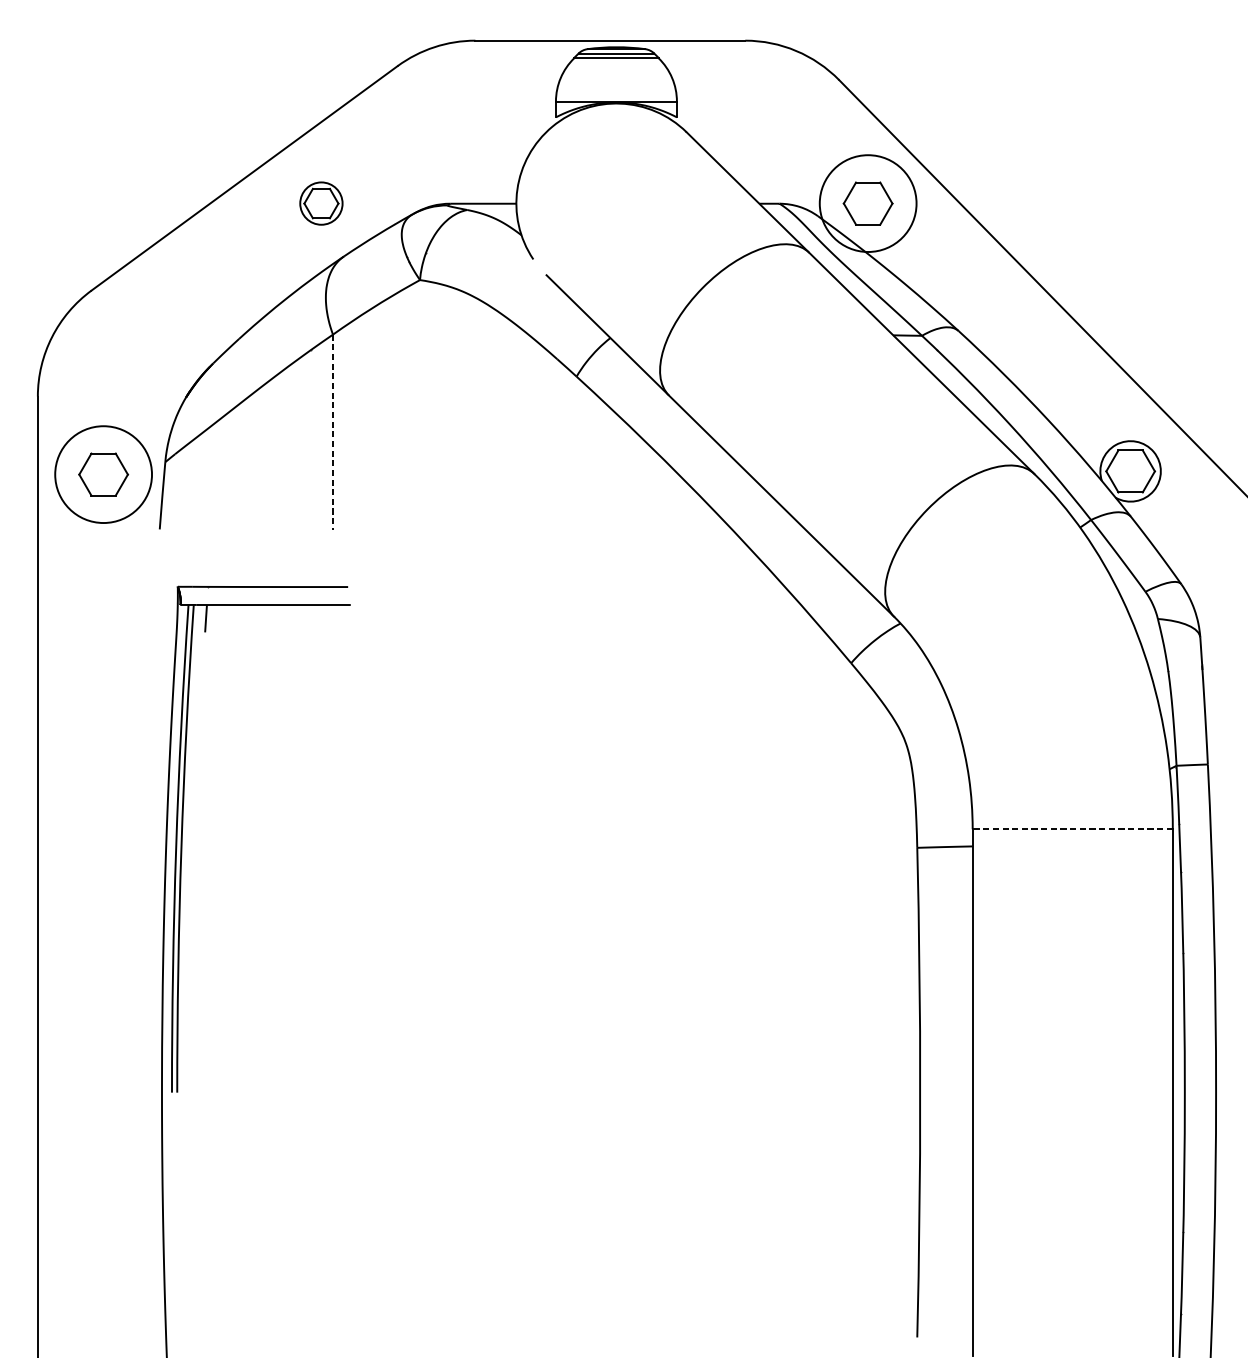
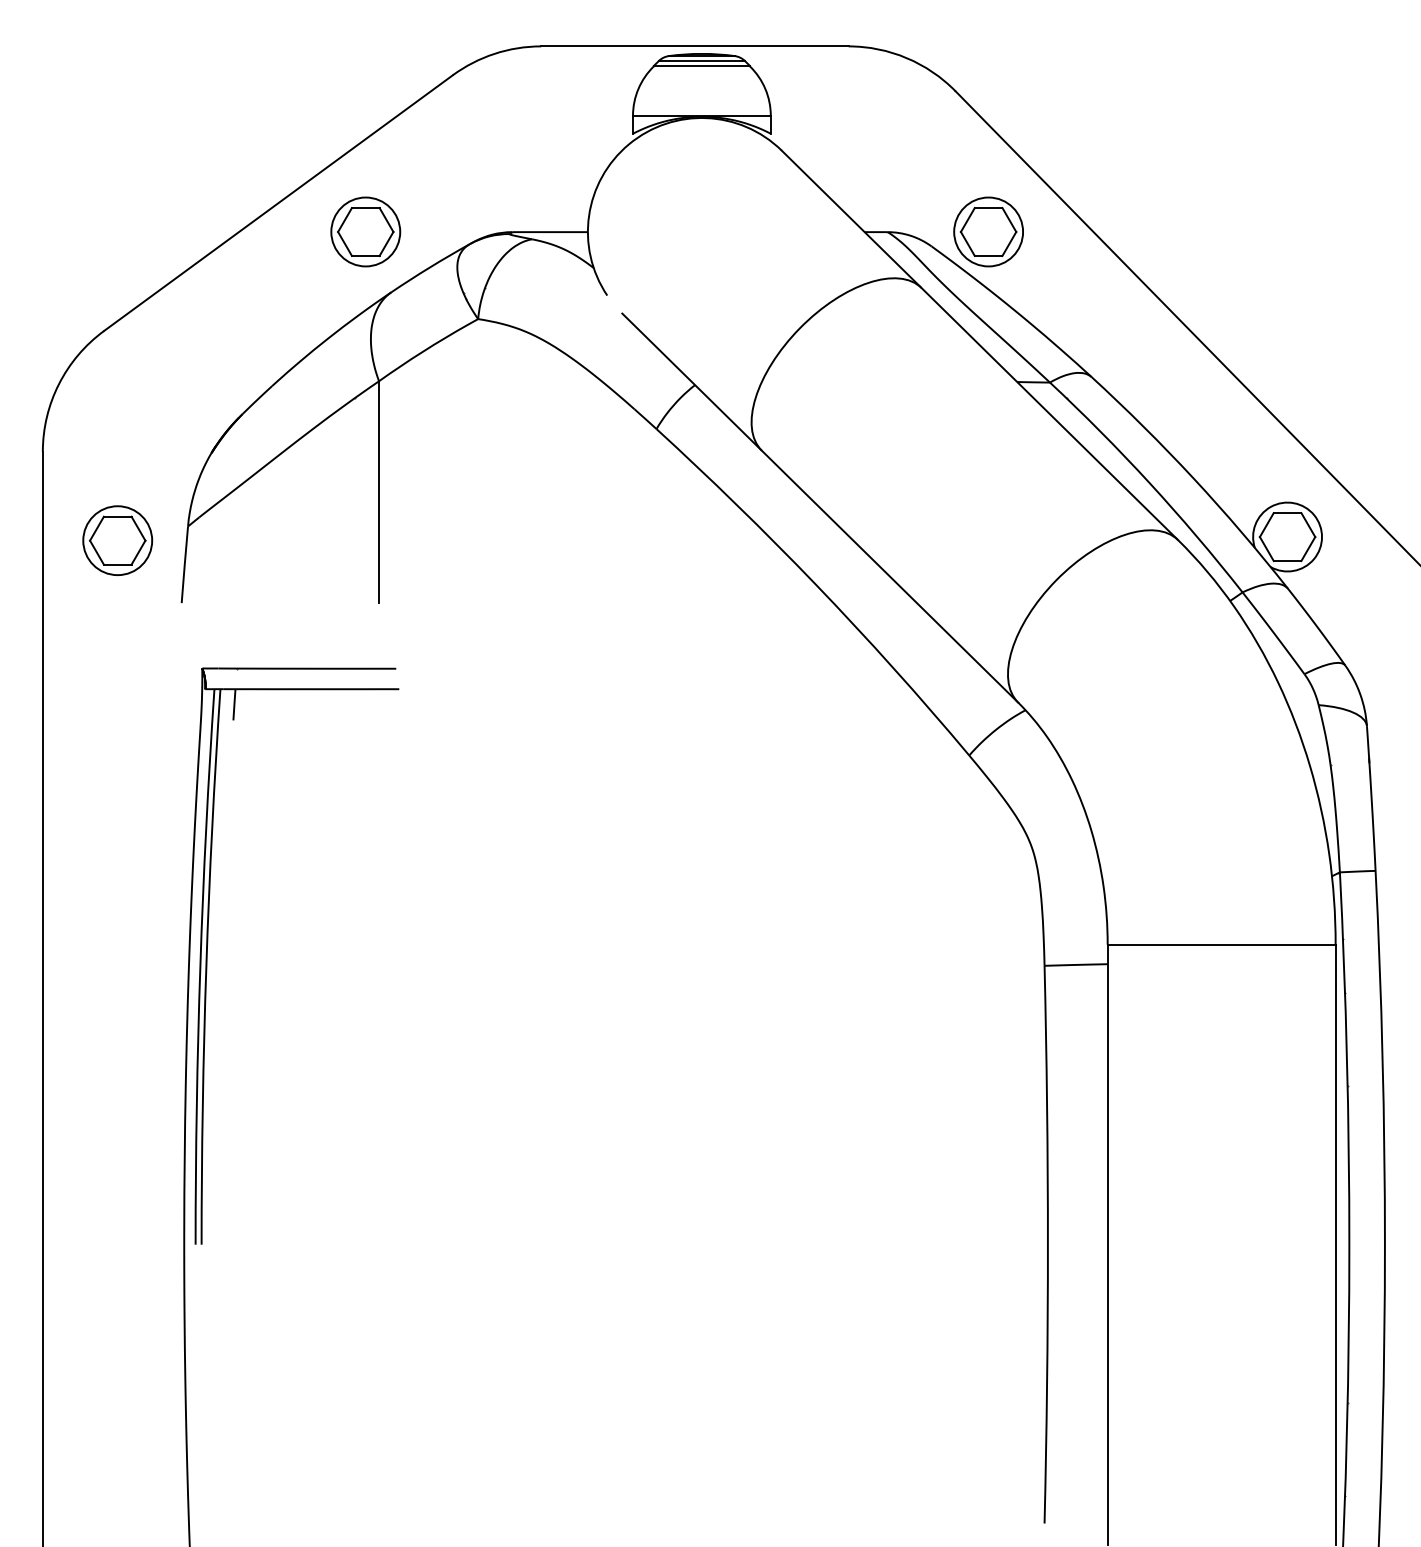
part: (321, 203) -> (365, 231), size x1.43
circle: (868, 203) -> (988, 231), size x0.62
line: (333, 432) -> (379, 492), dashed -> solid
circle: (103, 474) -> (117, 540), size x0.62
line: (1072, 829) -> (1221, 944), dashed -> solid

